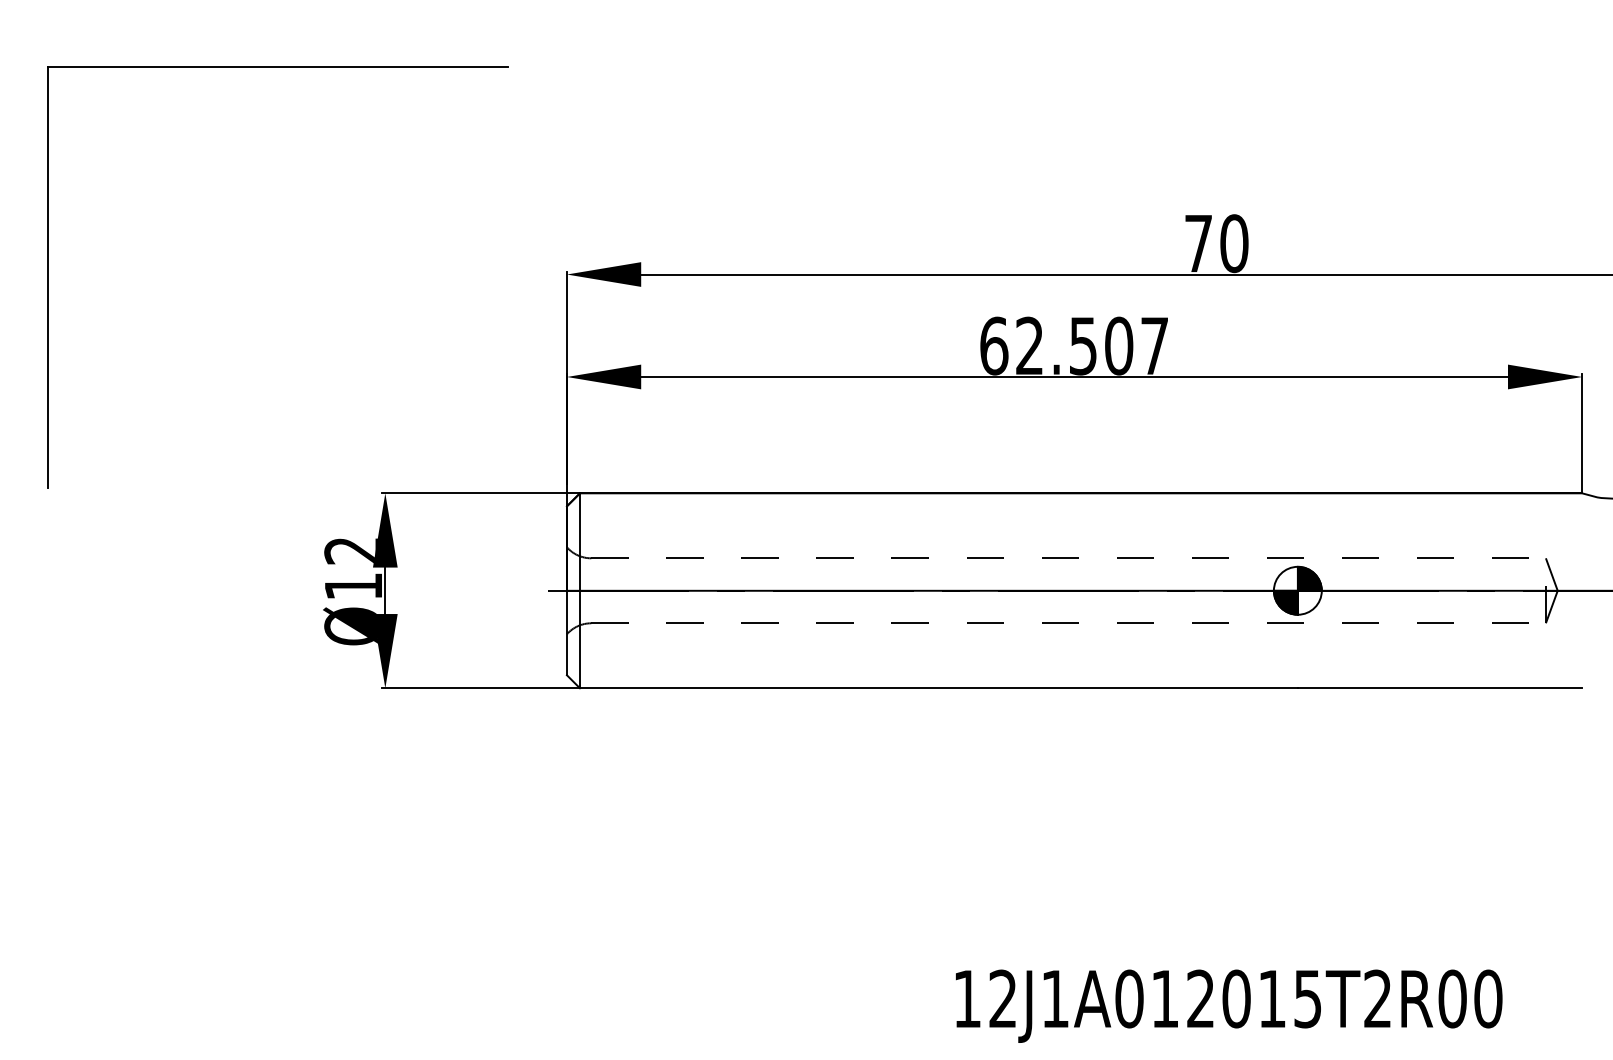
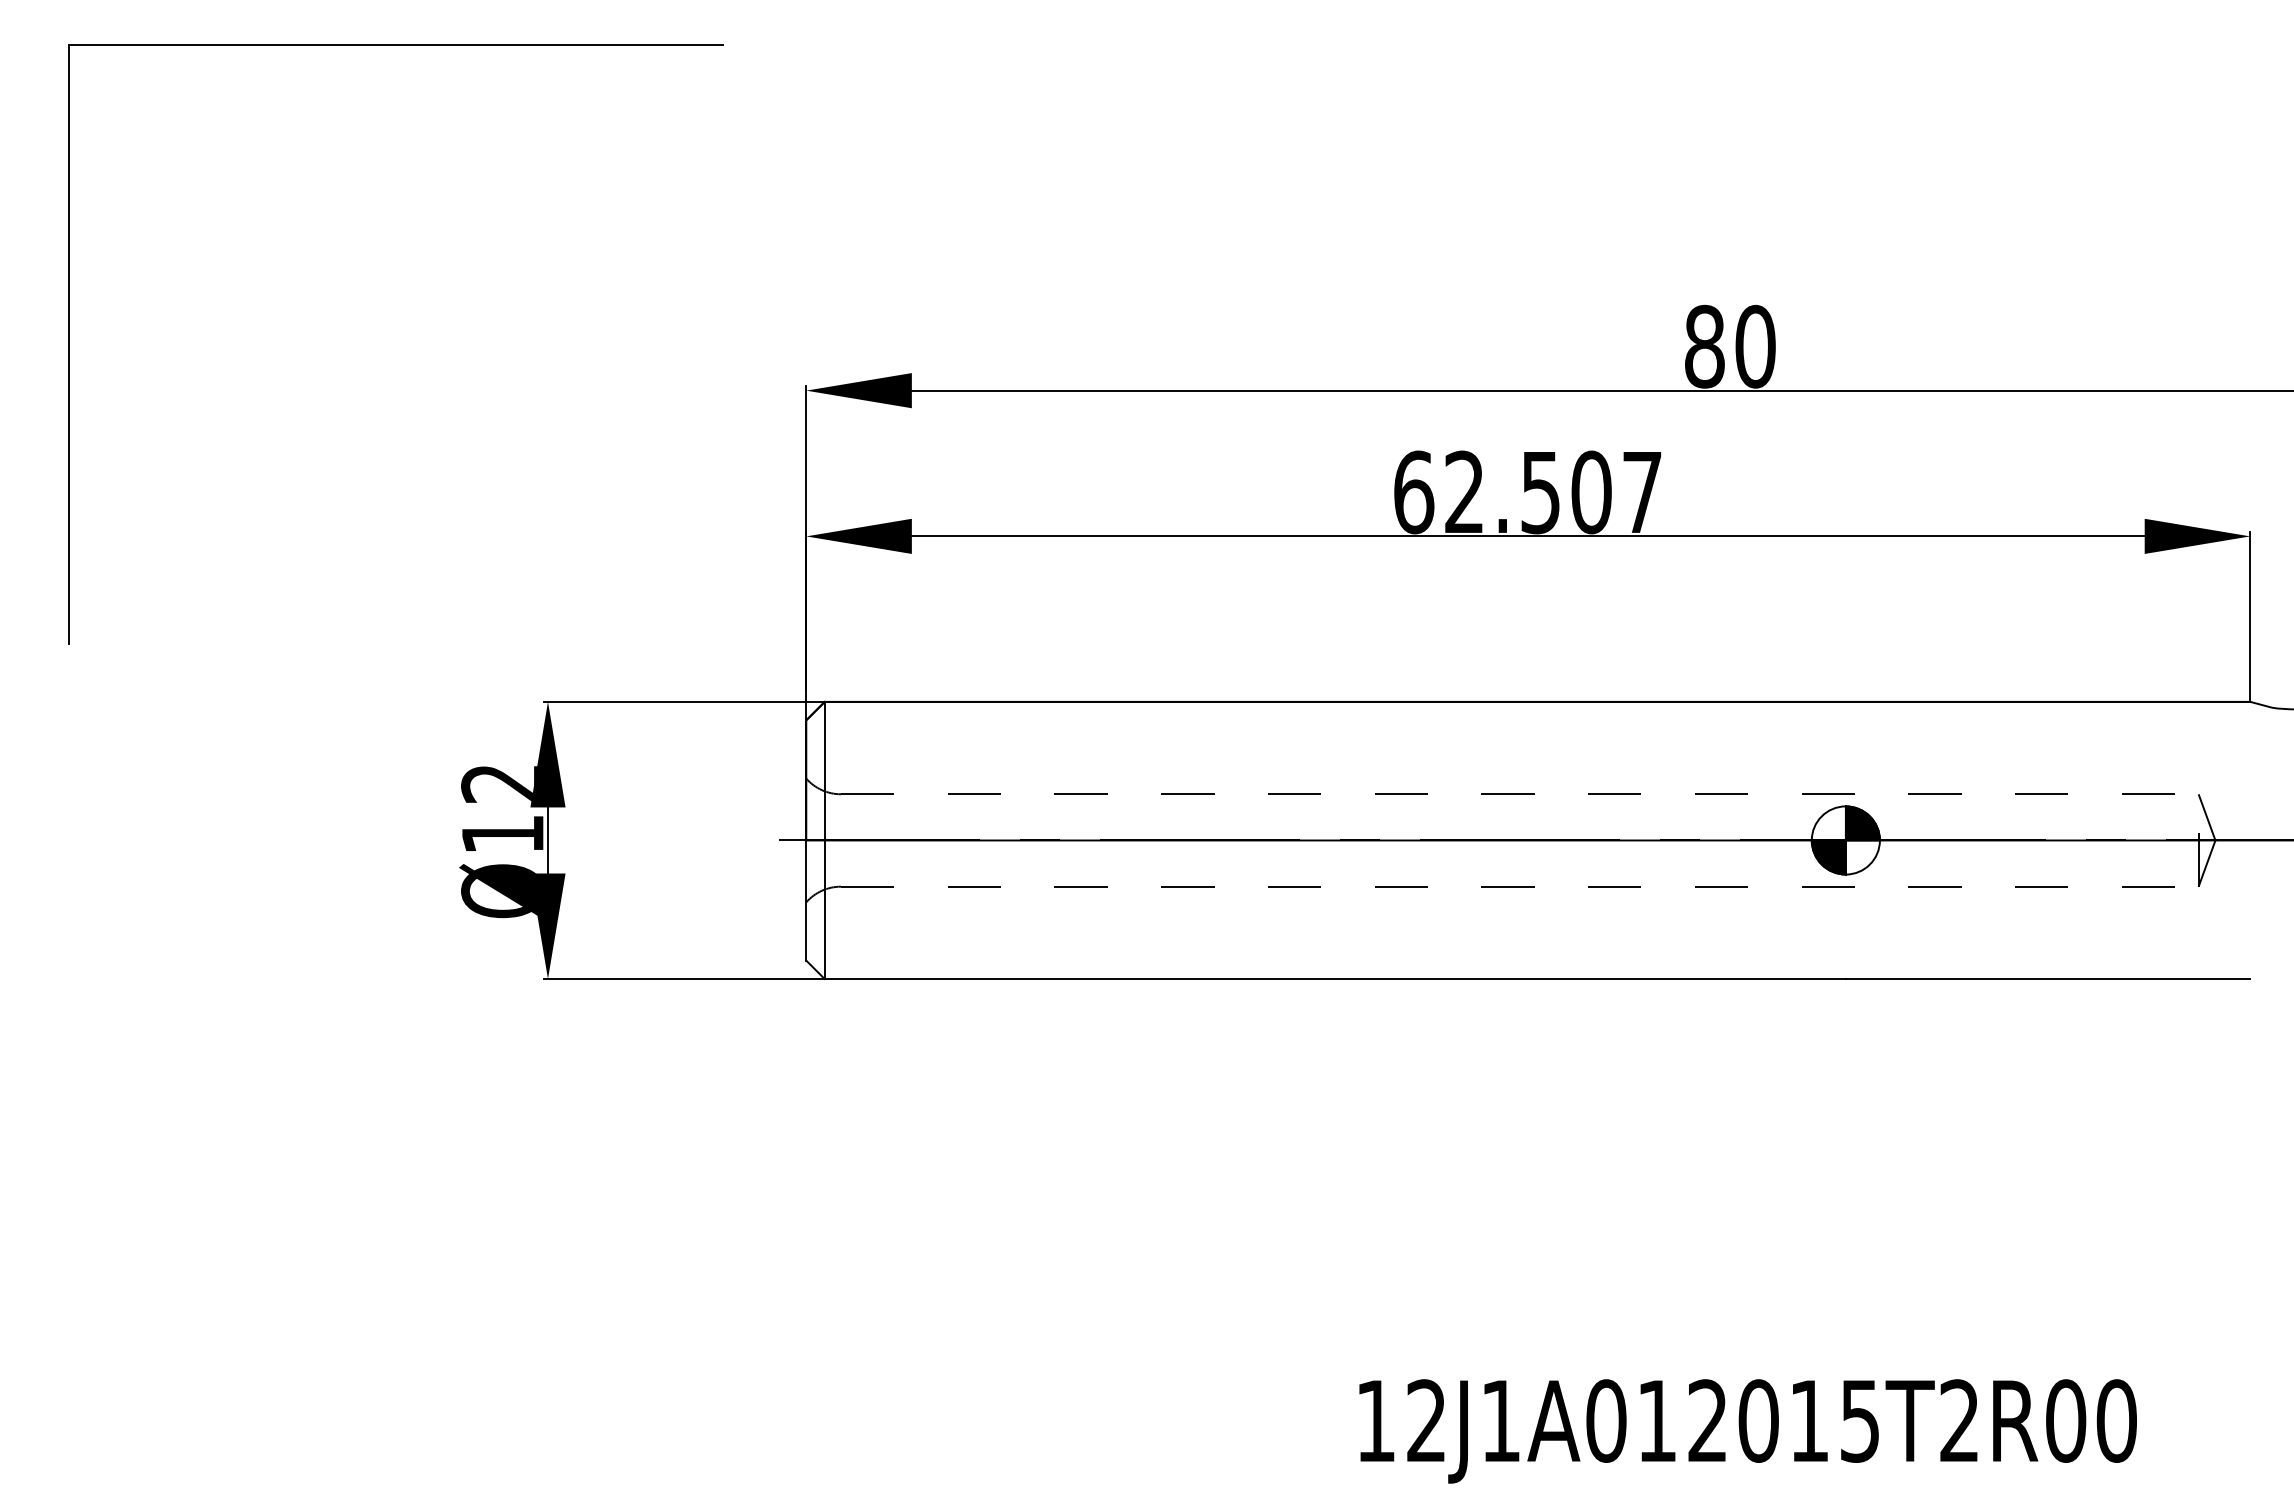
part: (278, 67) -> (395, 45), moved
text: (1198, 243) -> (1704, 346), 70 -> 80

